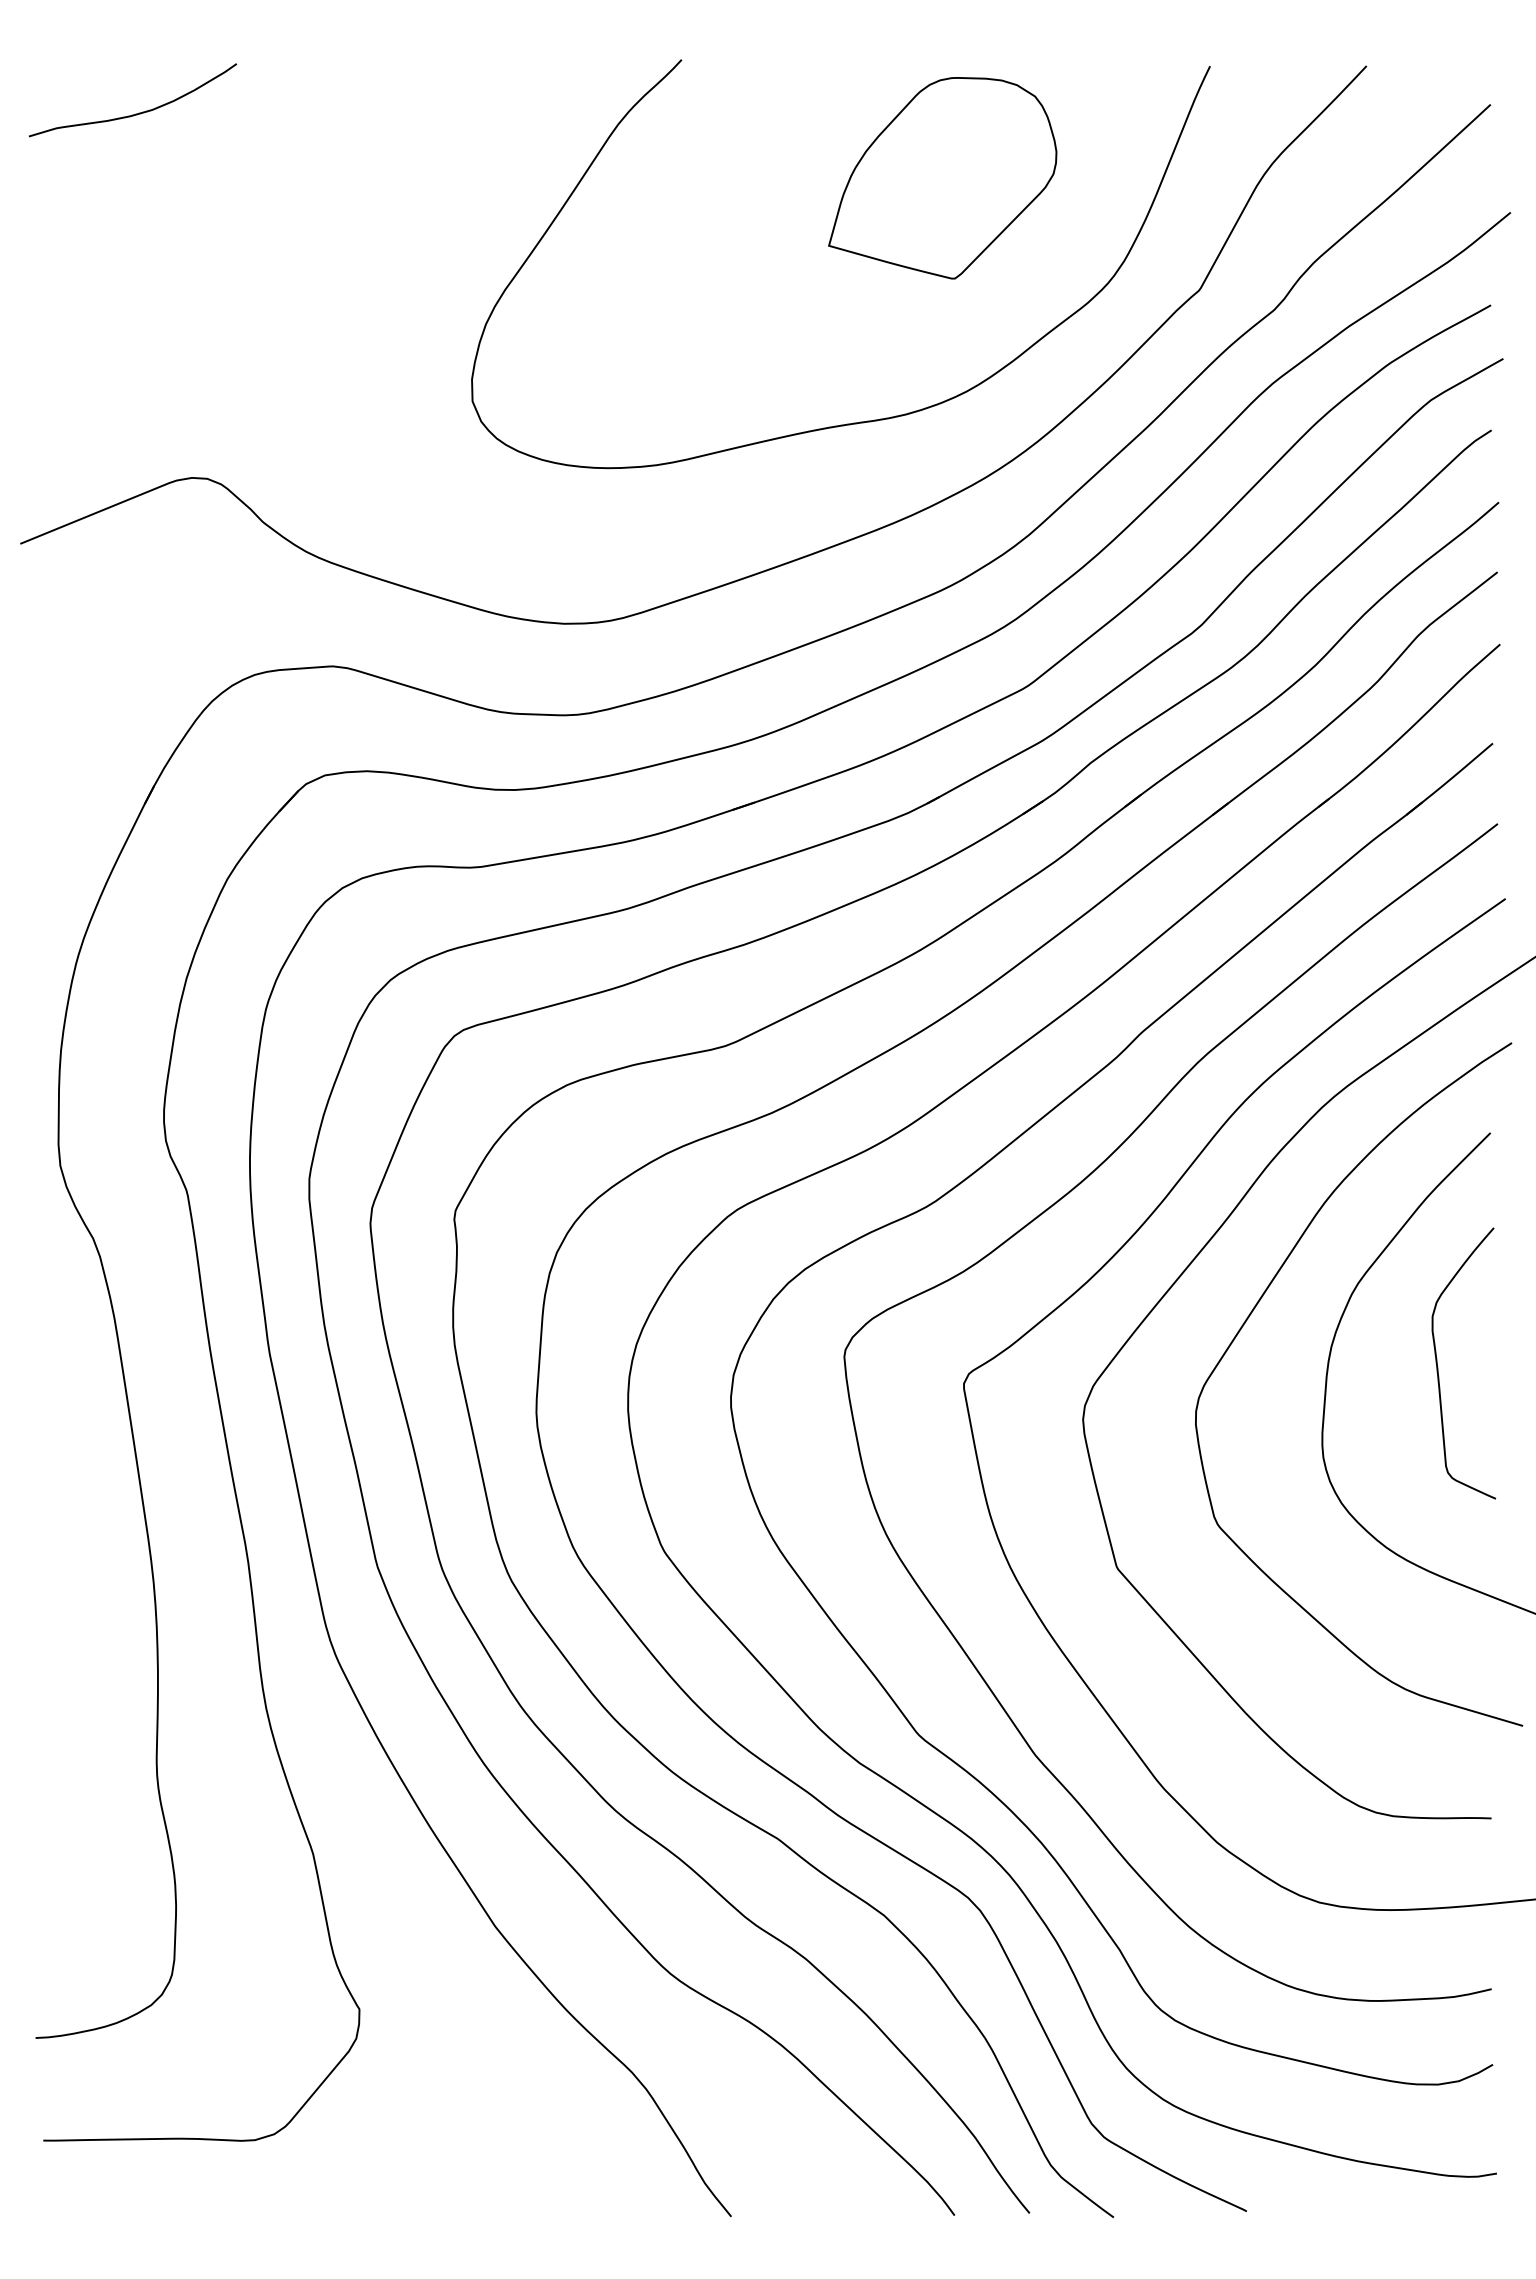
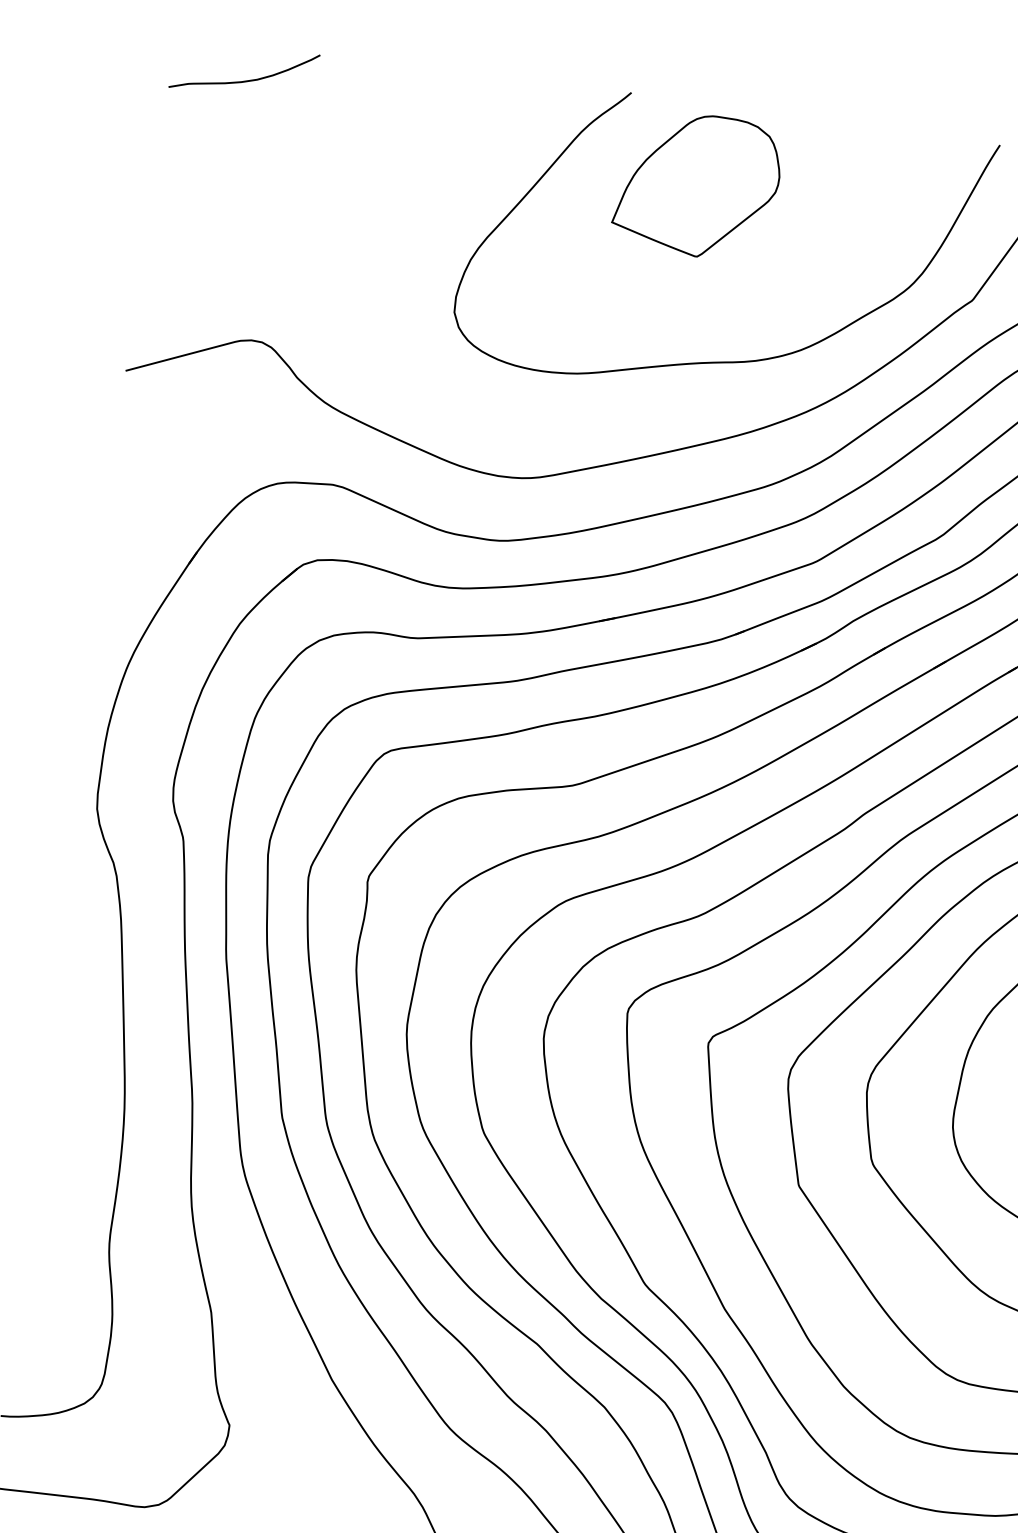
part: (942, 178) -> (697, 185), moved

